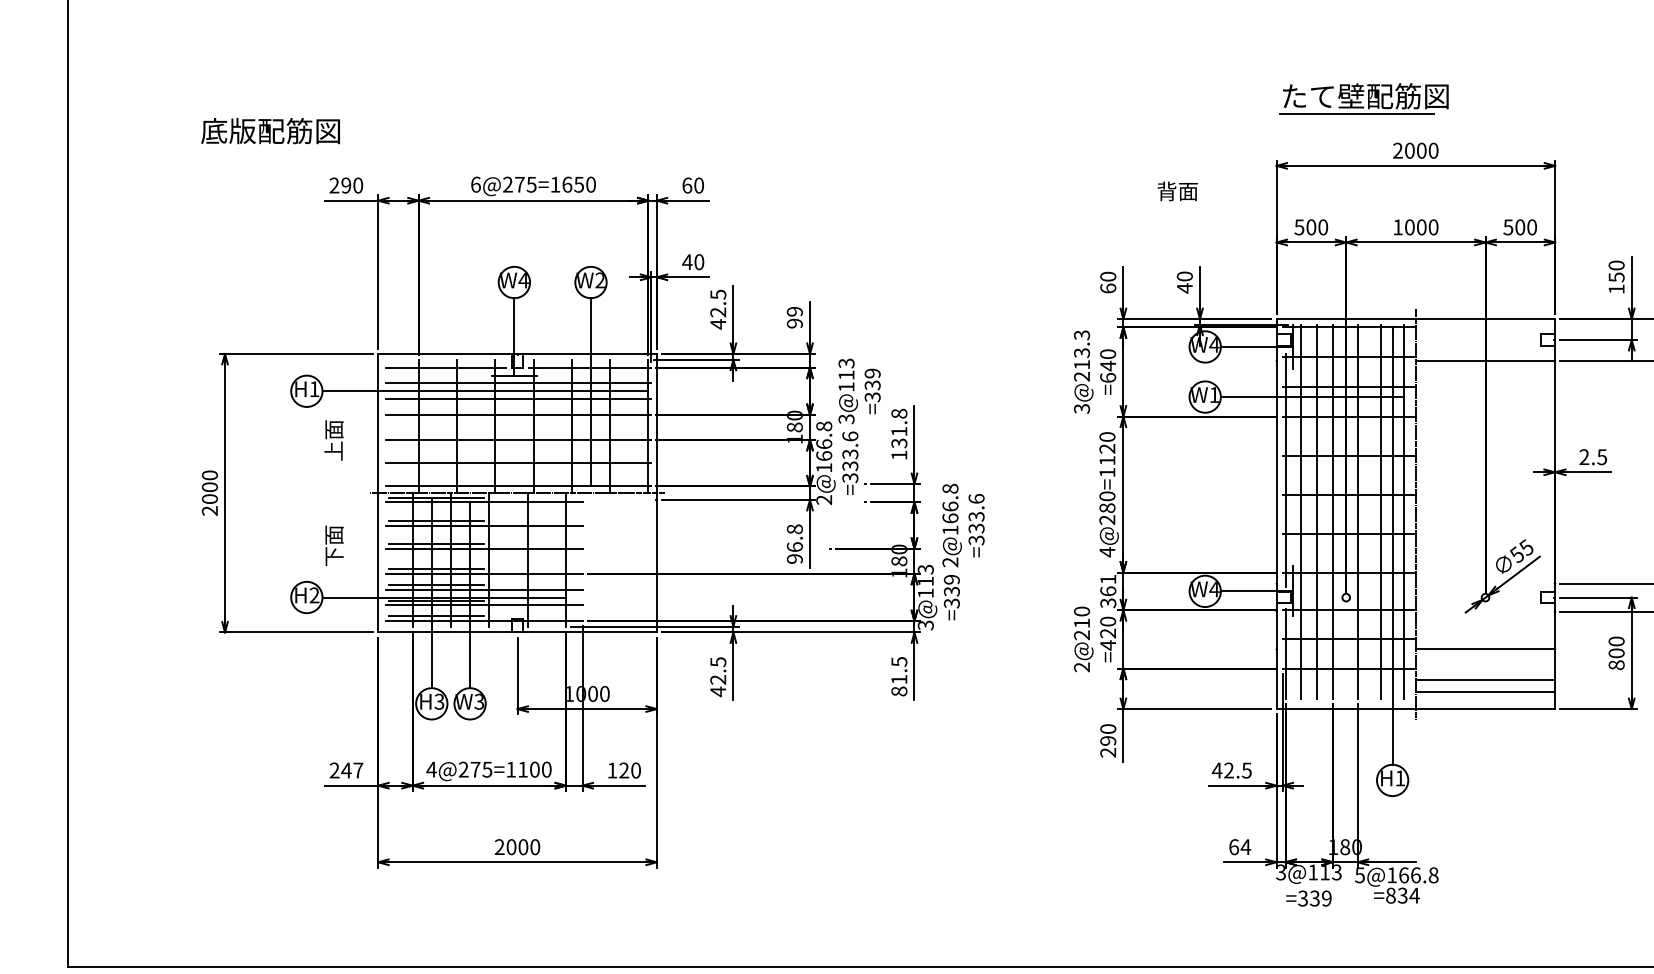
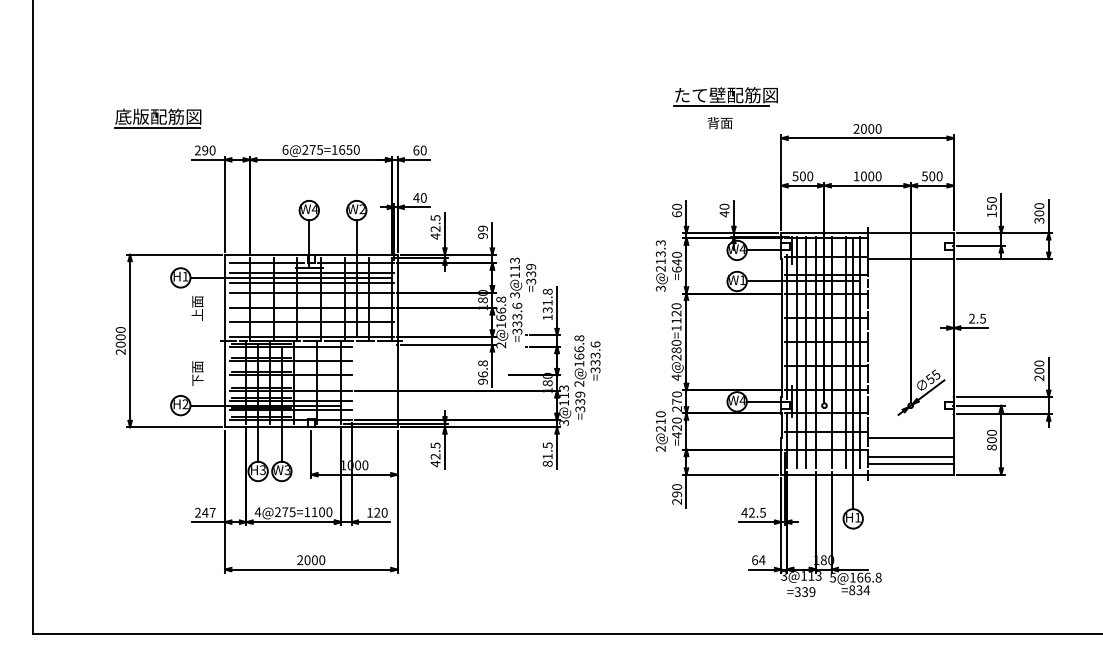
part: (1364, 98) -> (725, 96), moved
line: (267, 148) -> (156, 127), added
text: (1176, 192) -> (719, 123), moved
text: (1108, 590) -> (677, 401), 361 -> 270

